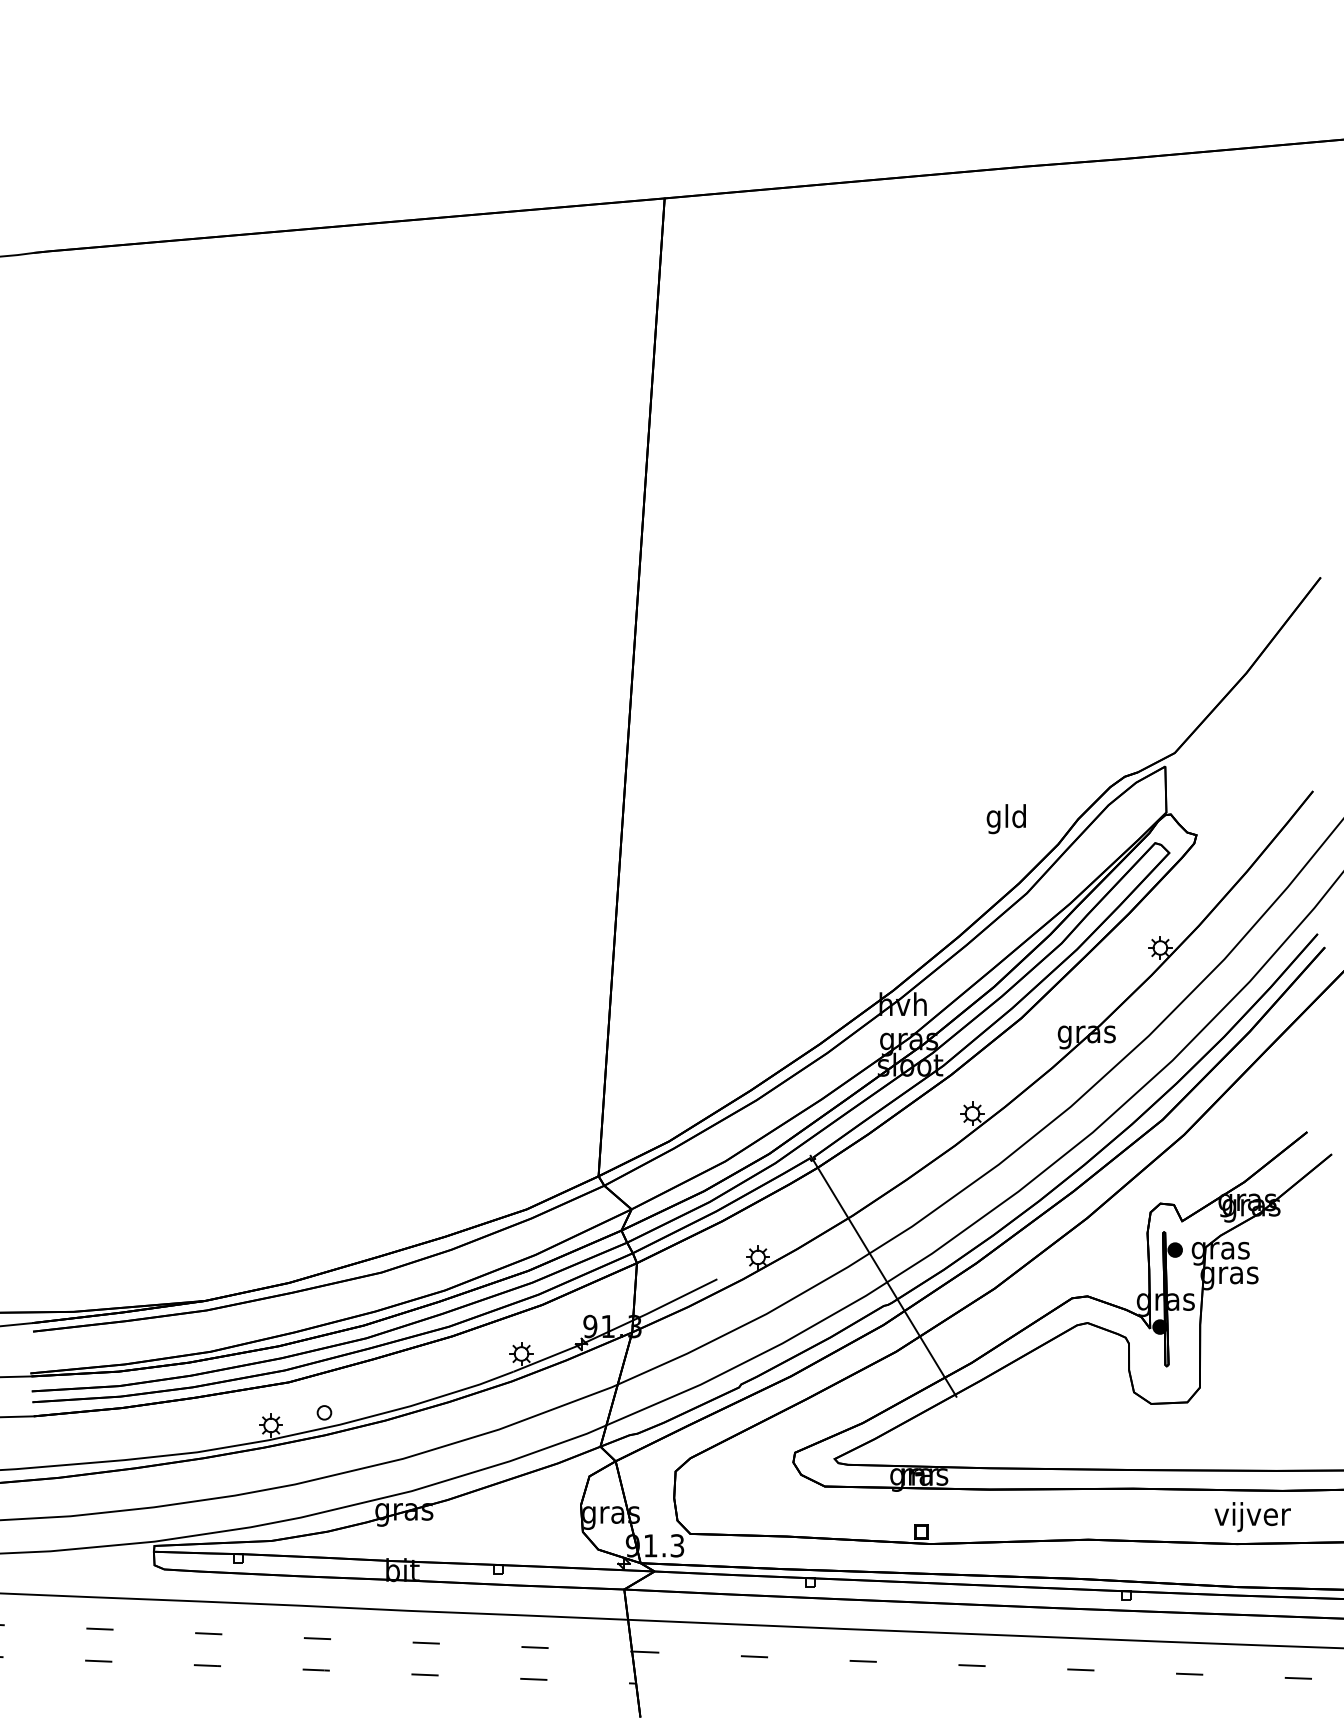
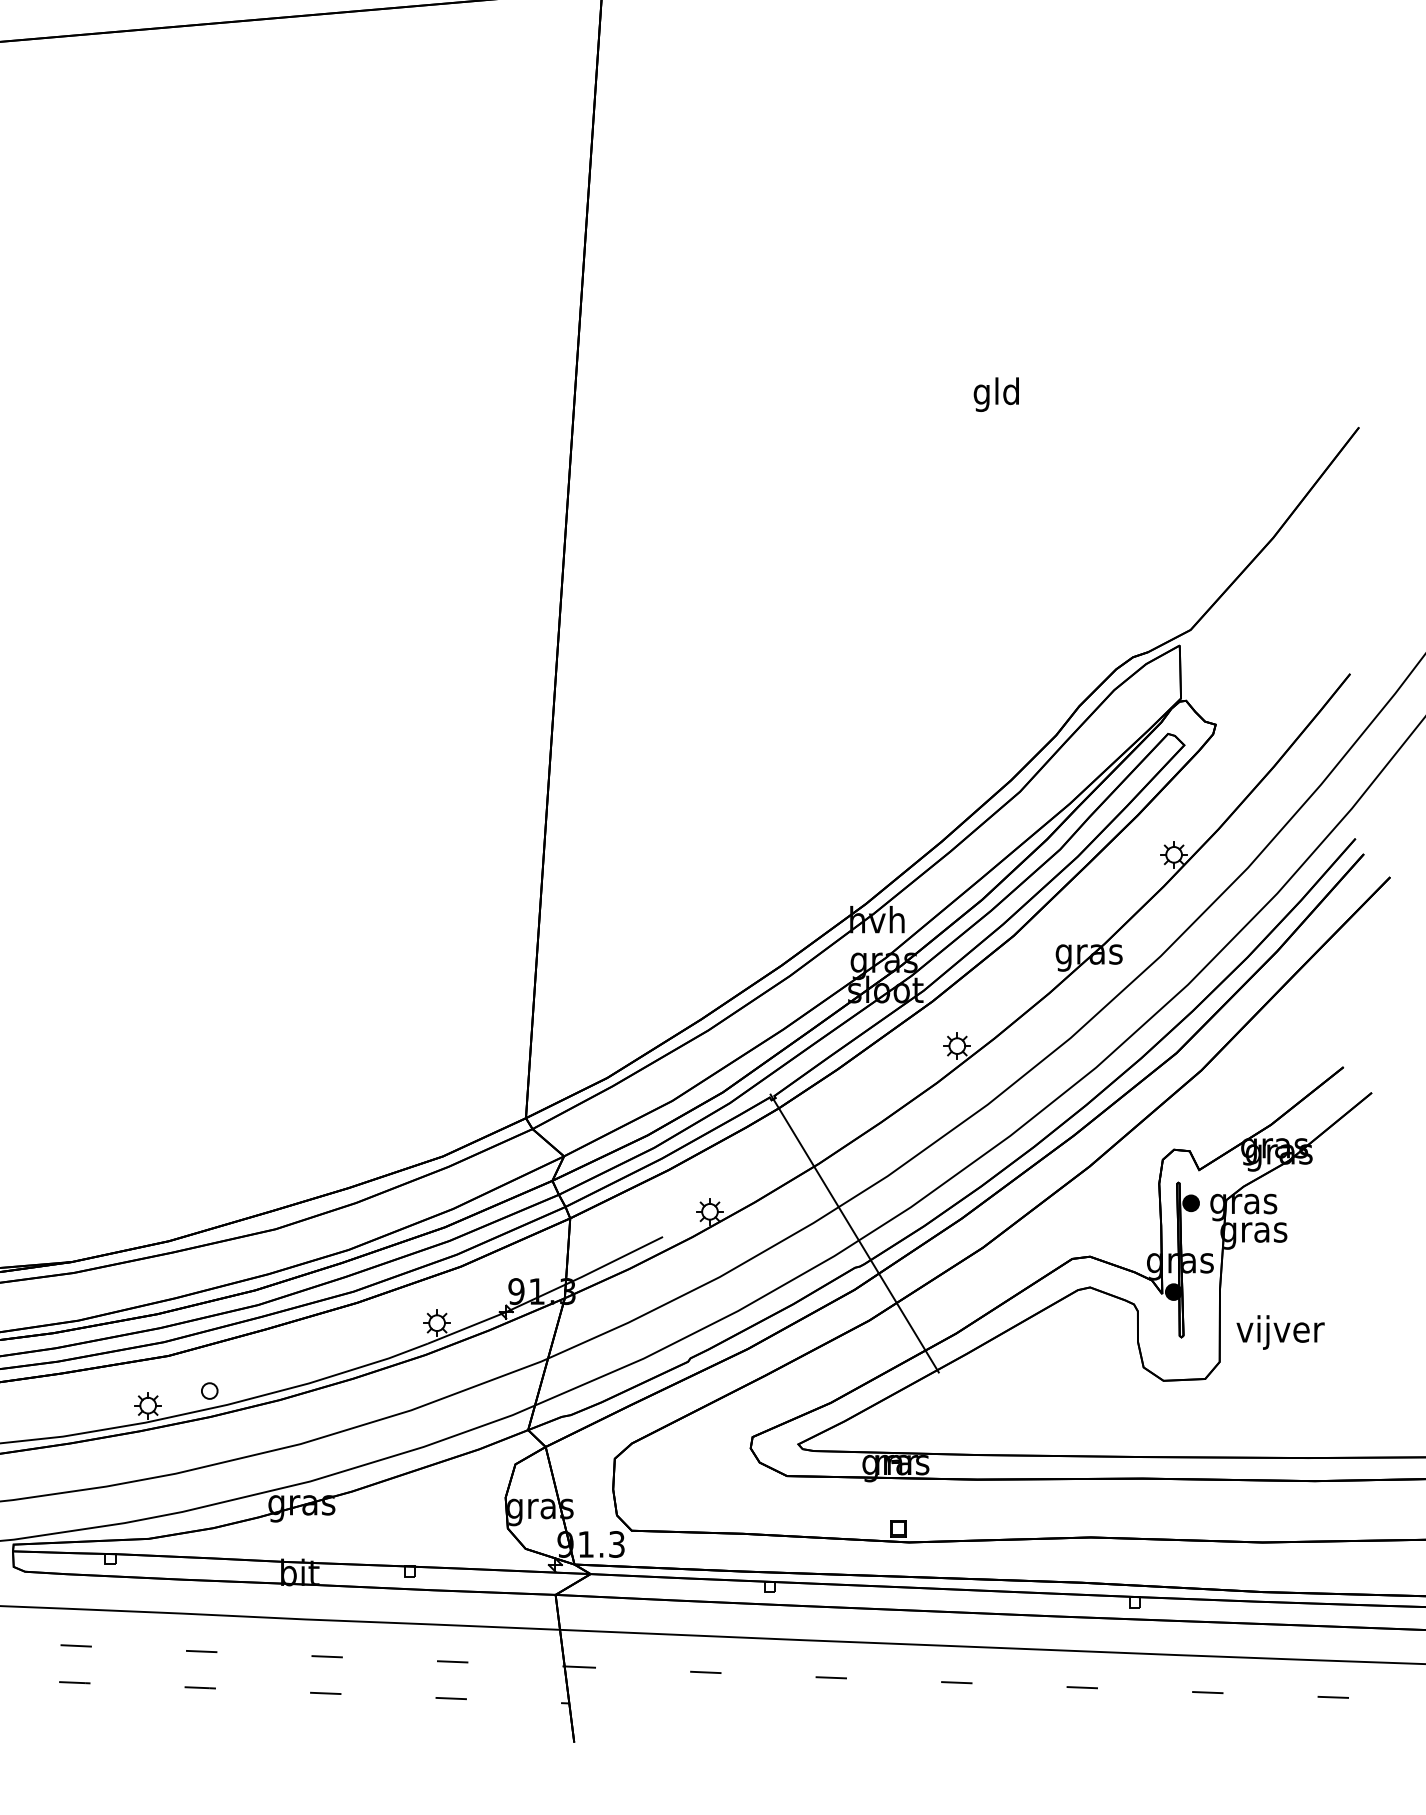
text: (1005, 819) -> (995, 395), moved
text: (1252, 1517) -> (1280, 1333), moved

